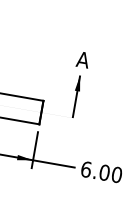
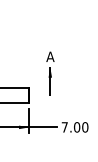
text: (85, 169) -> (64, 127), 6.00 -> 7.00

